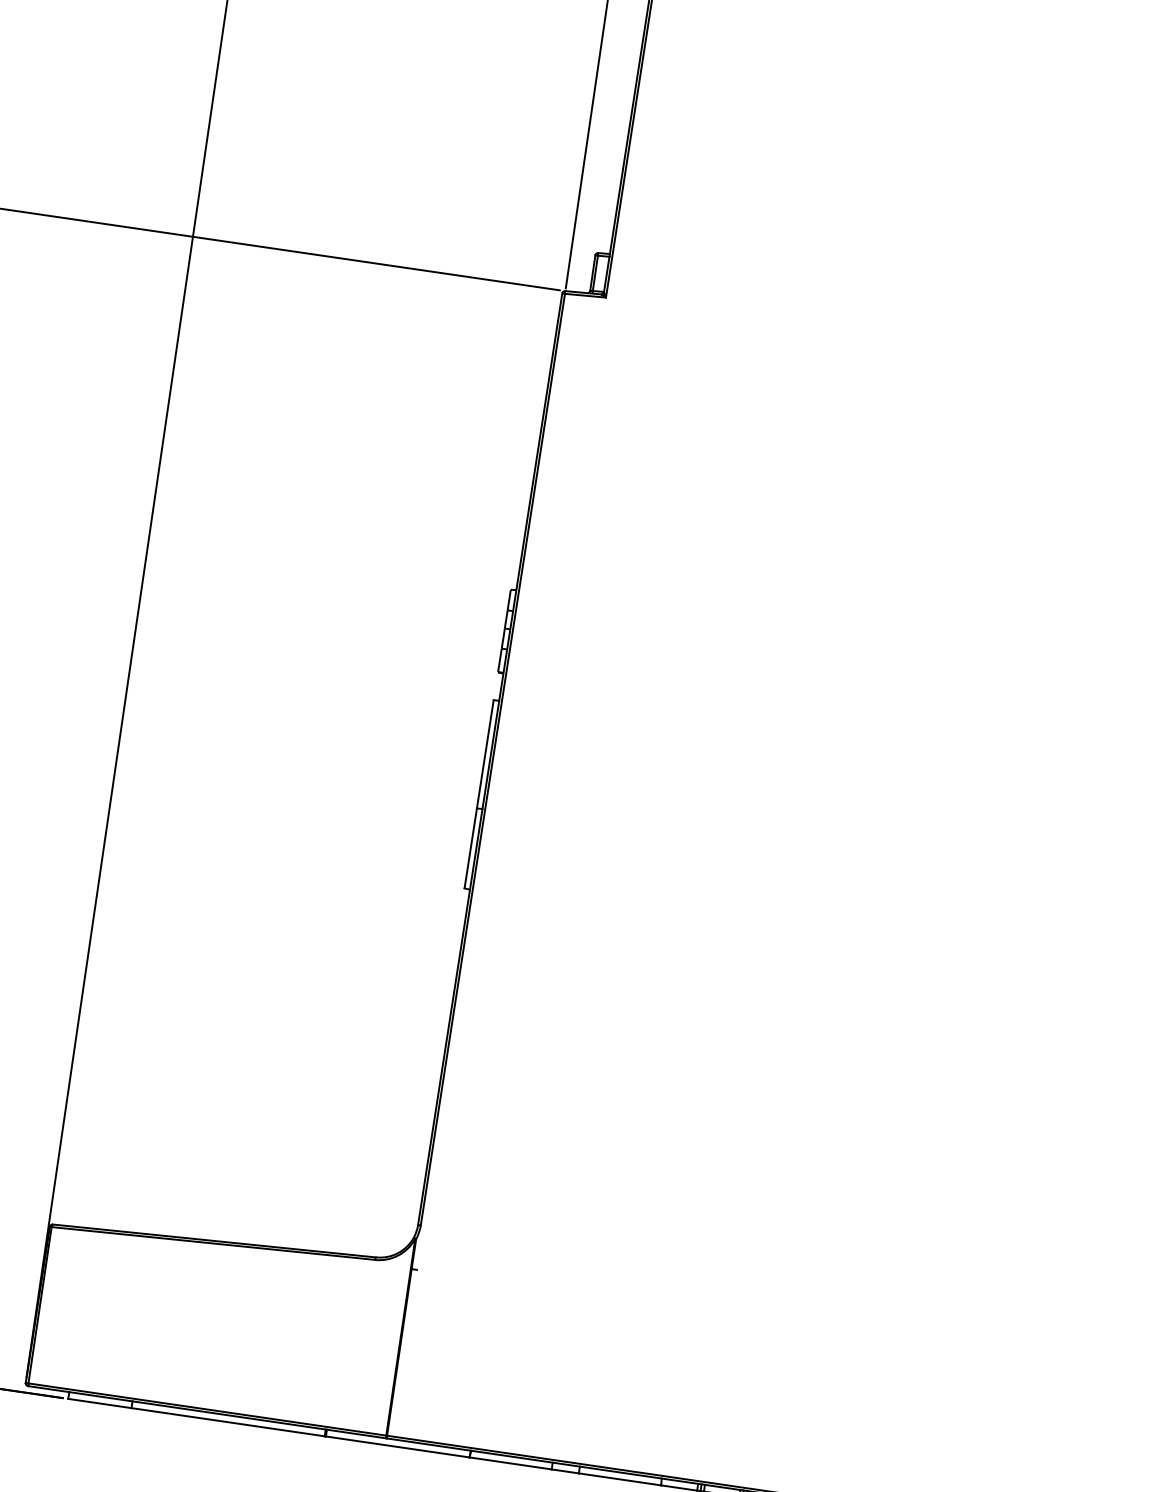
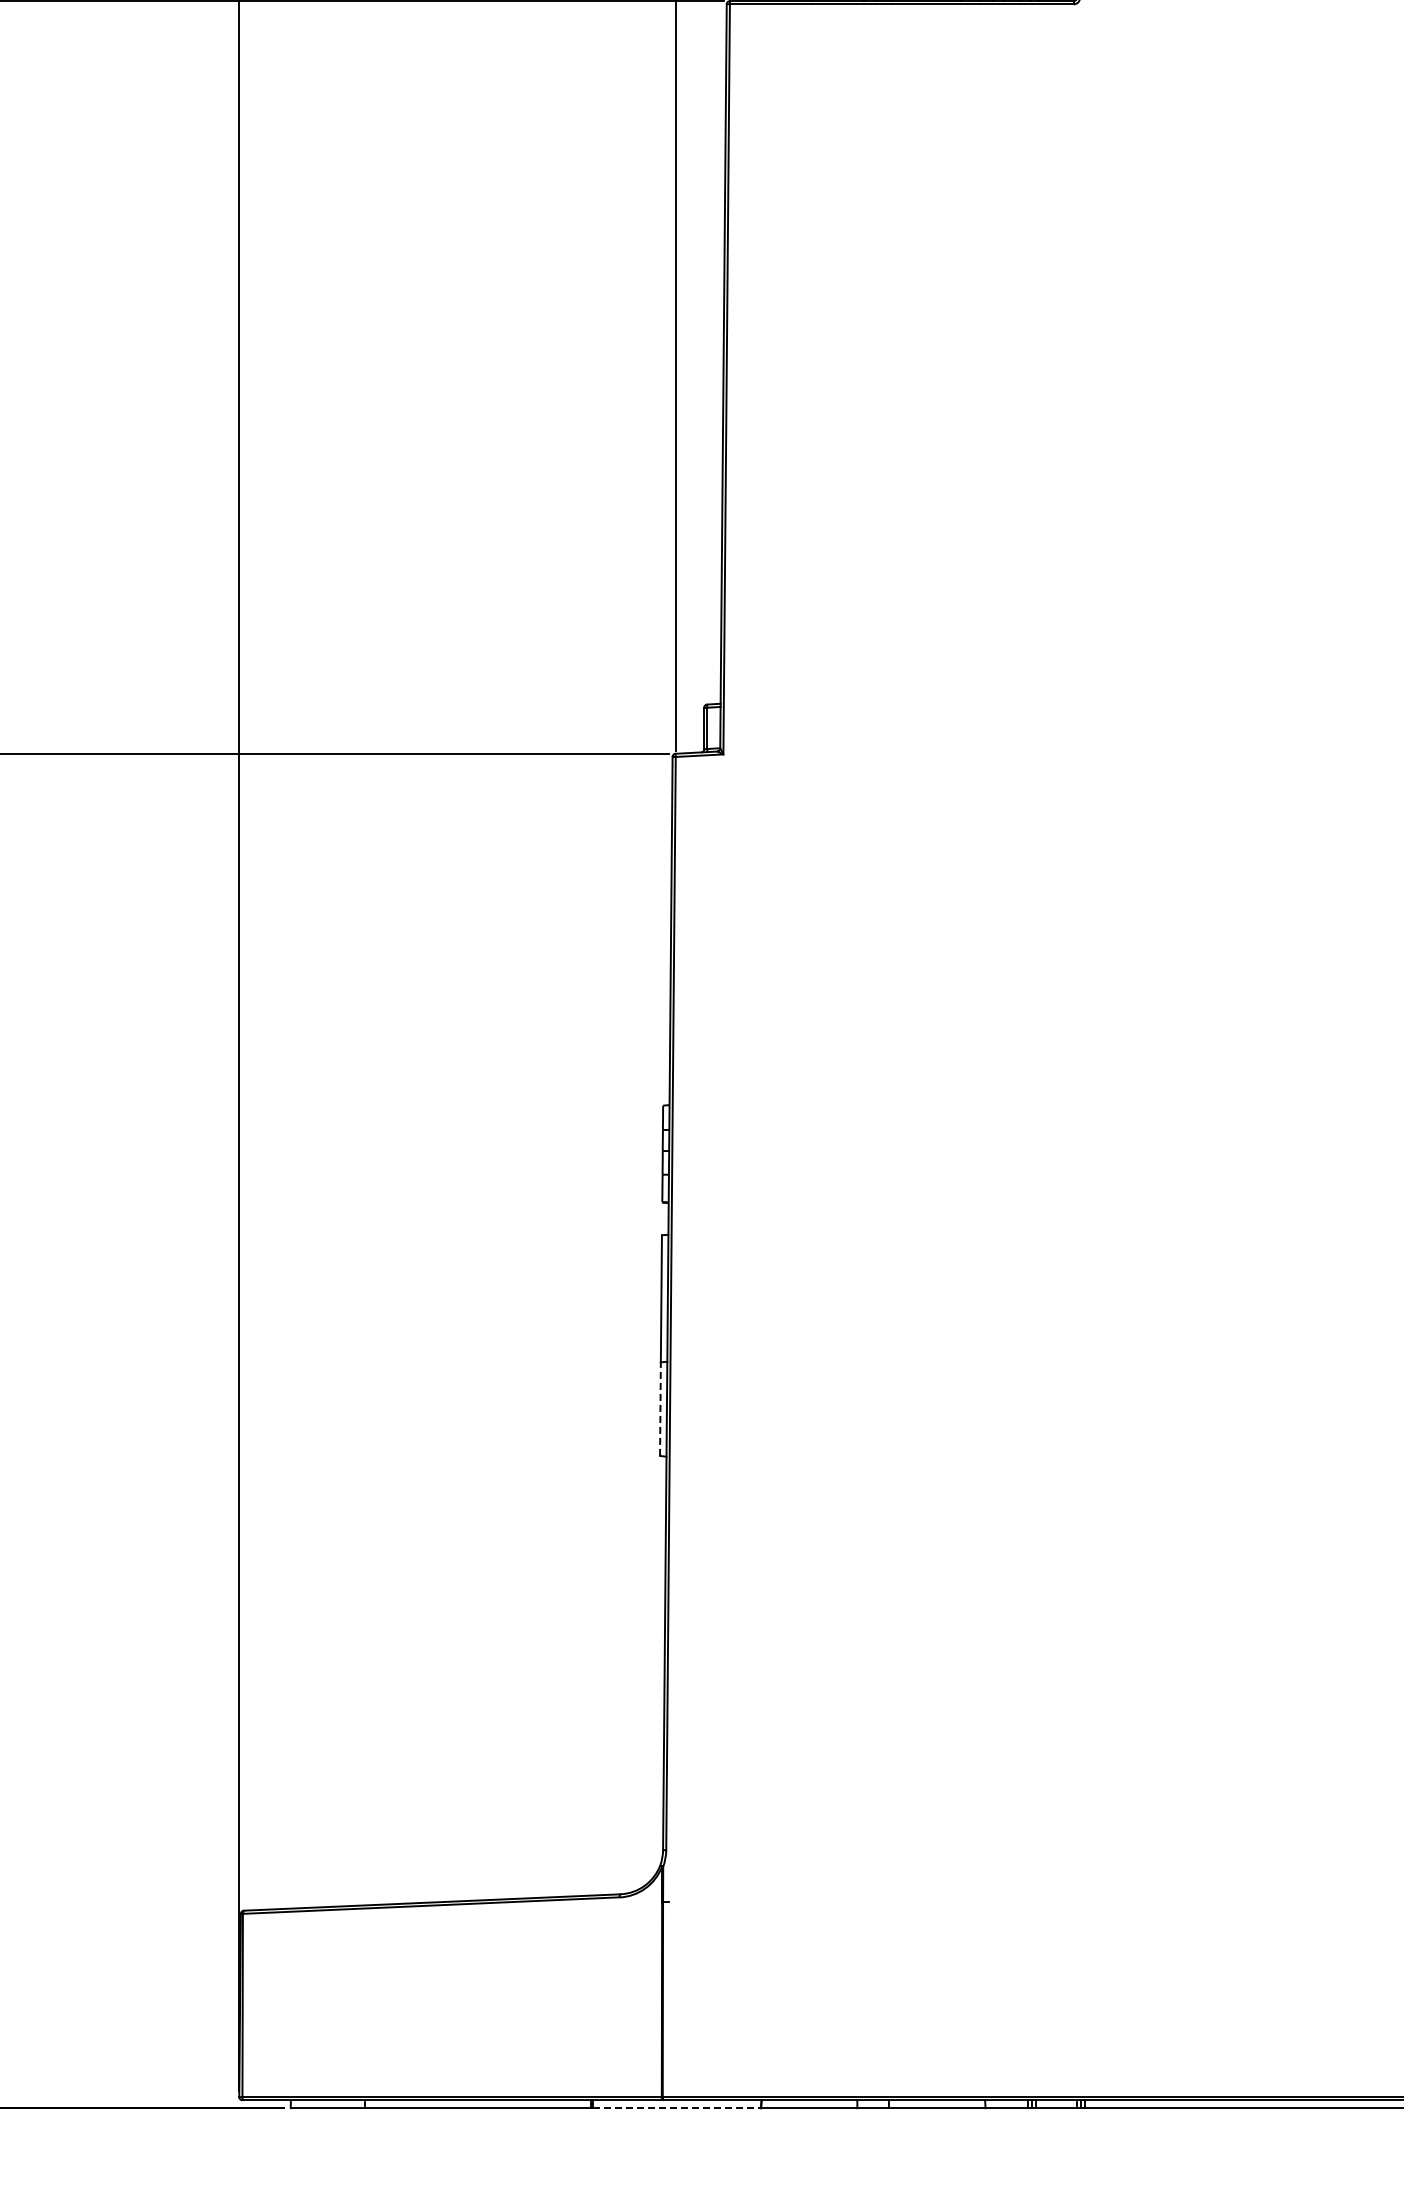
line: (470, 848) -> (660, 1409), solid -> dashed
line: (398, 1447) -> (677, 2108), solid -> dashed

